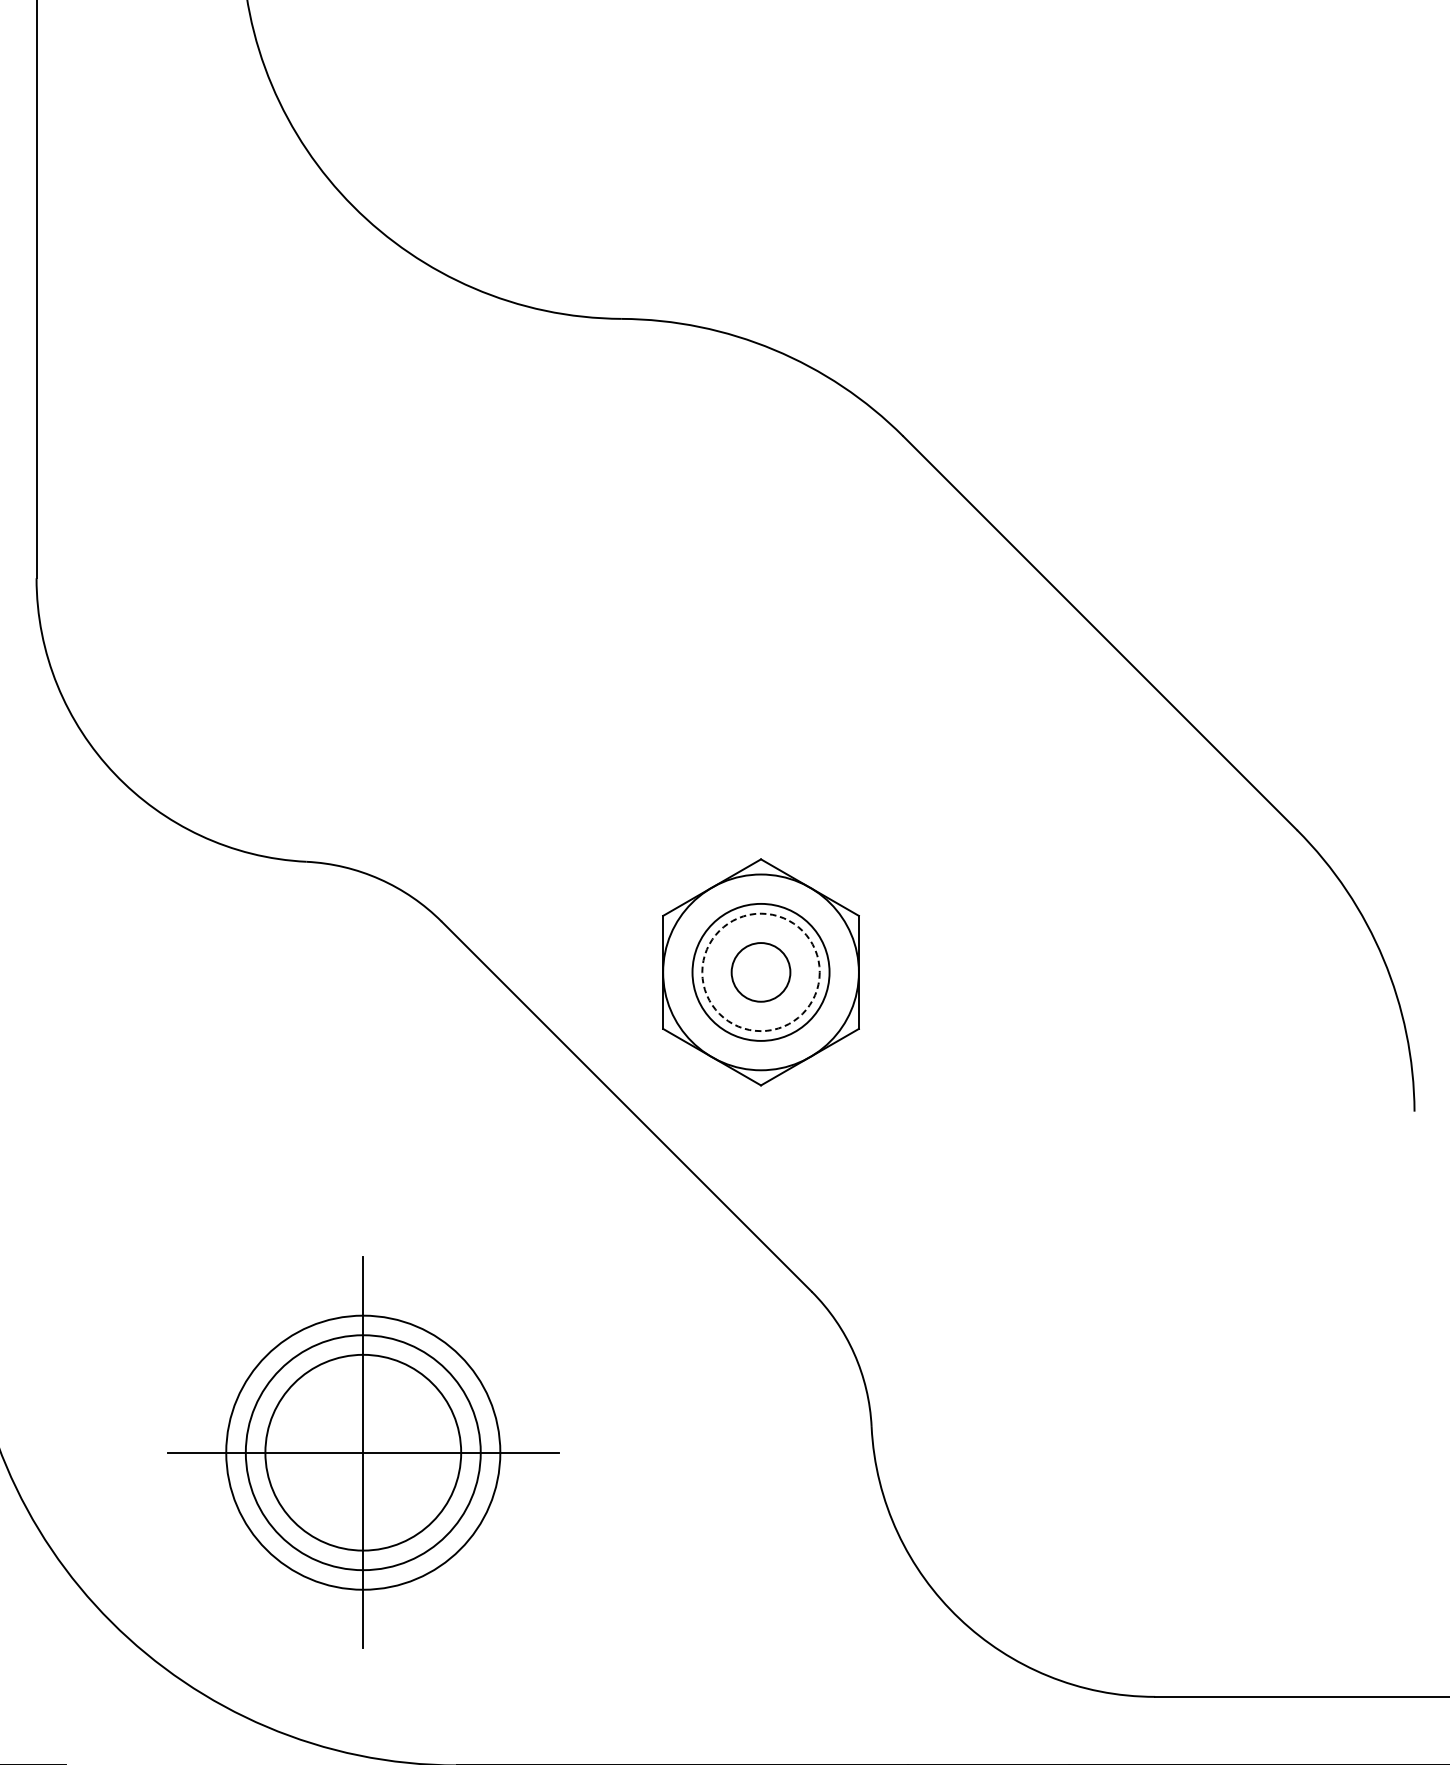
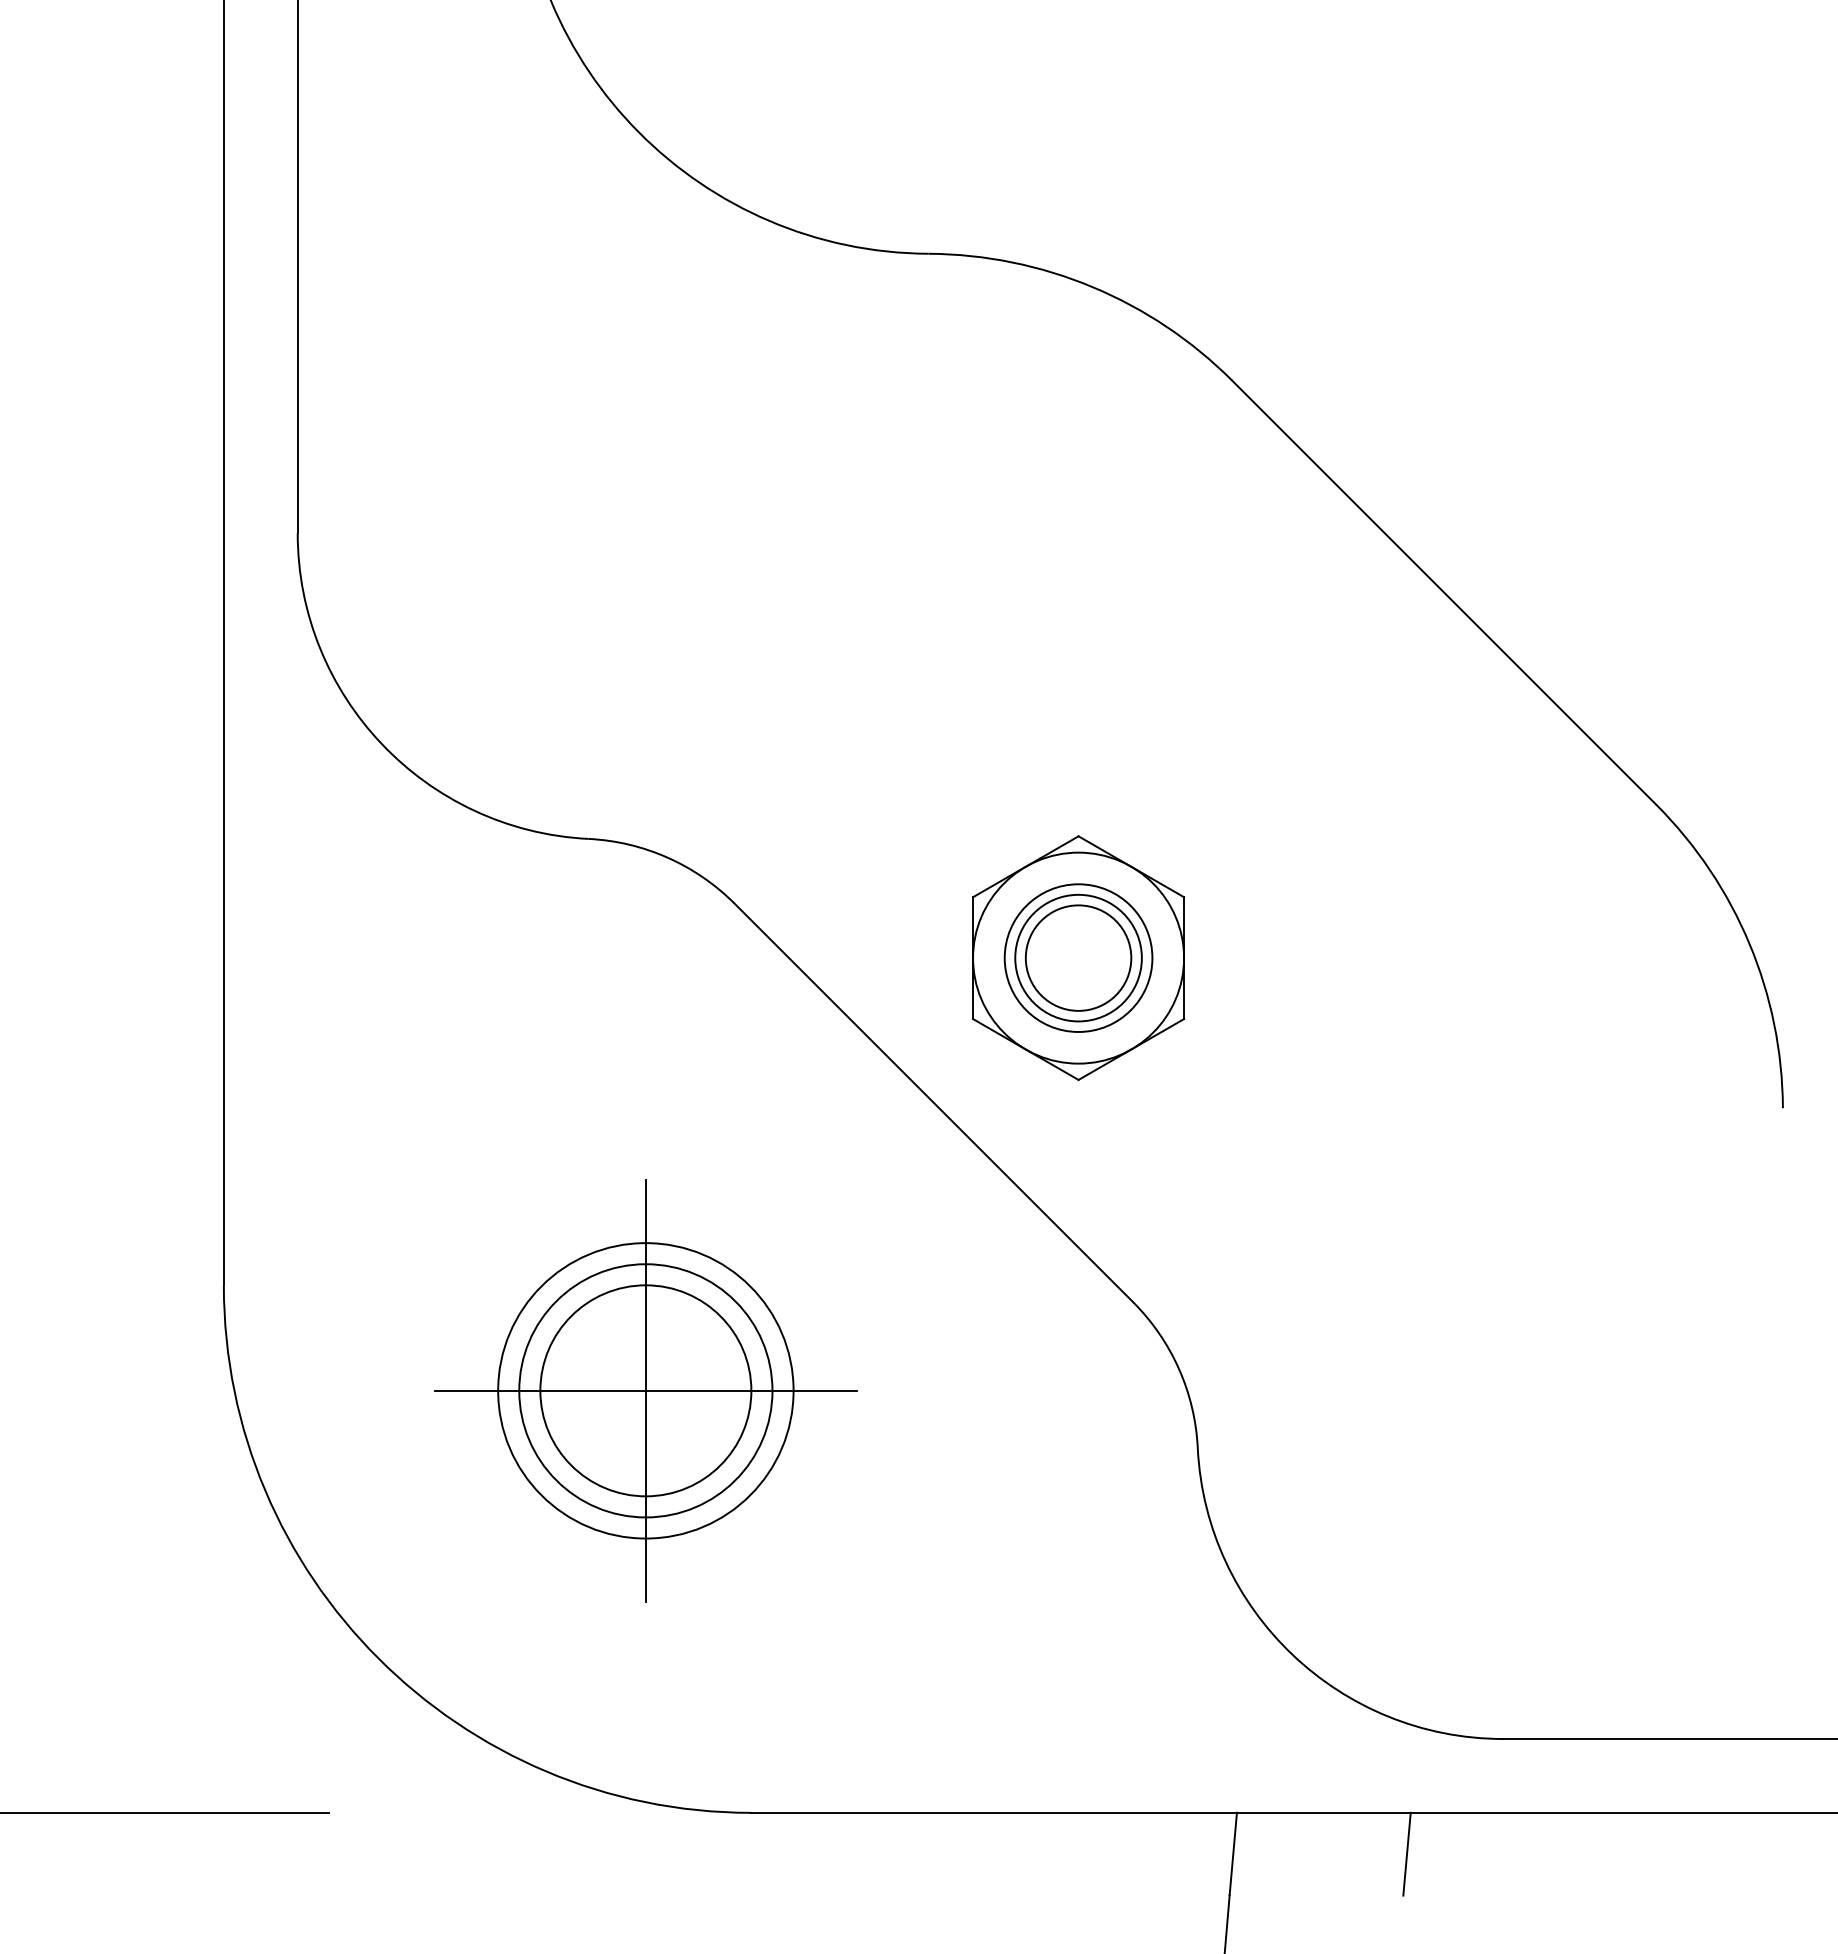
circle: (760, 971) -> (1078, 957), dashed -> solid
circle: (760, 971) -> (1078, 957), size x1.67
part: (362, 1452) -> (645, 1390), moved

